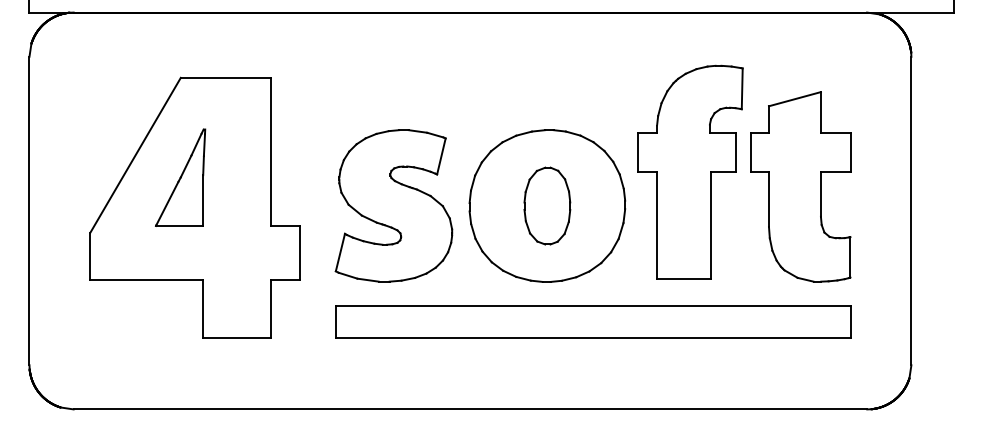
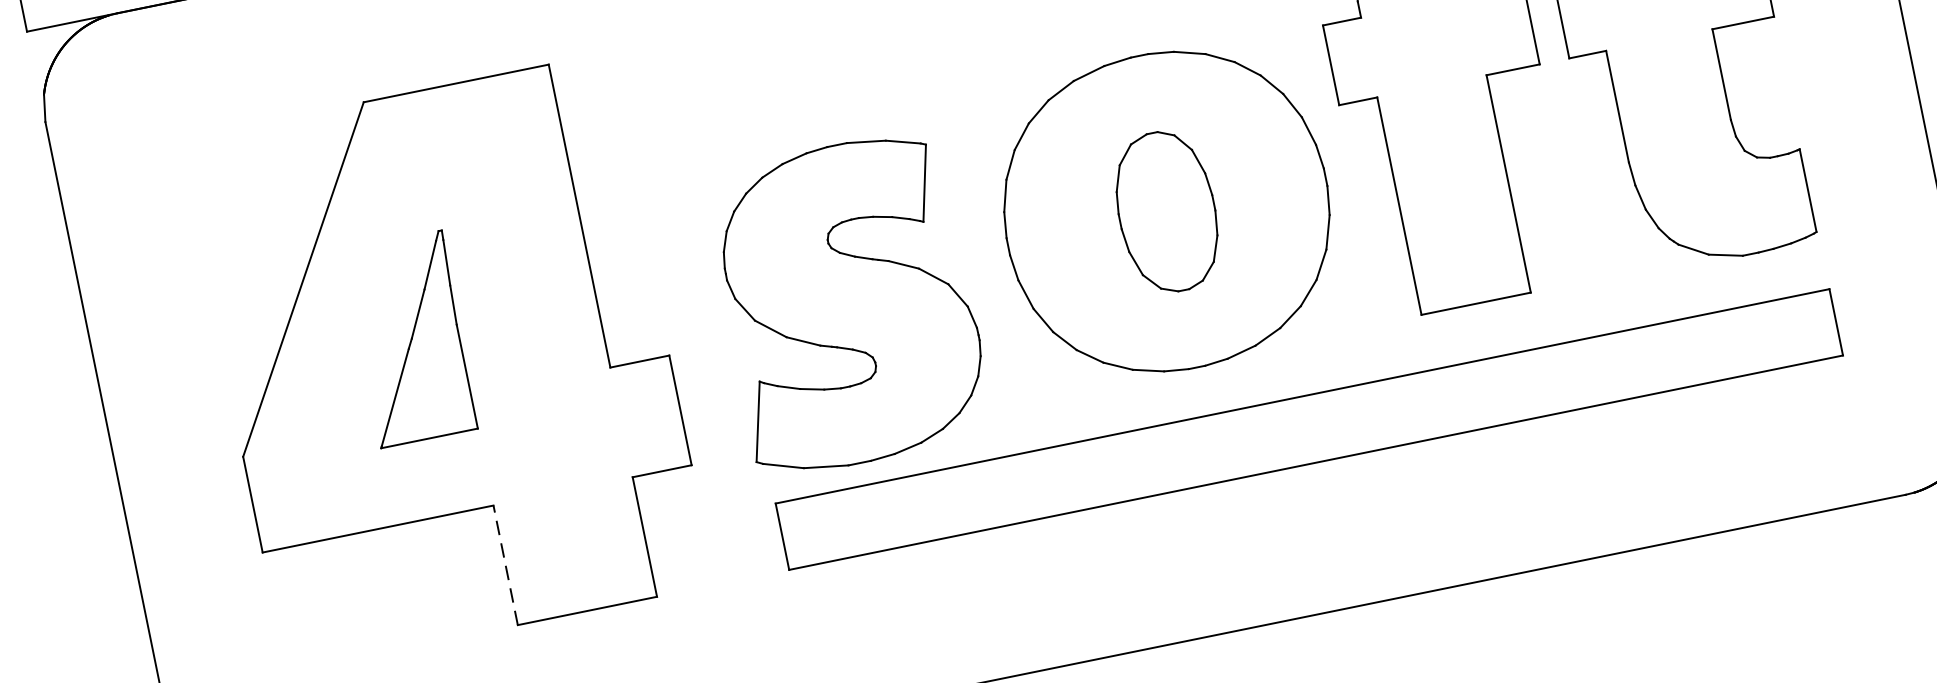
part: (180, 177) -> (411, 338), moved
part: (393, 205) -> (847, 303), moved
line: (203, 308) -> (506, 564), solid -> dashed

